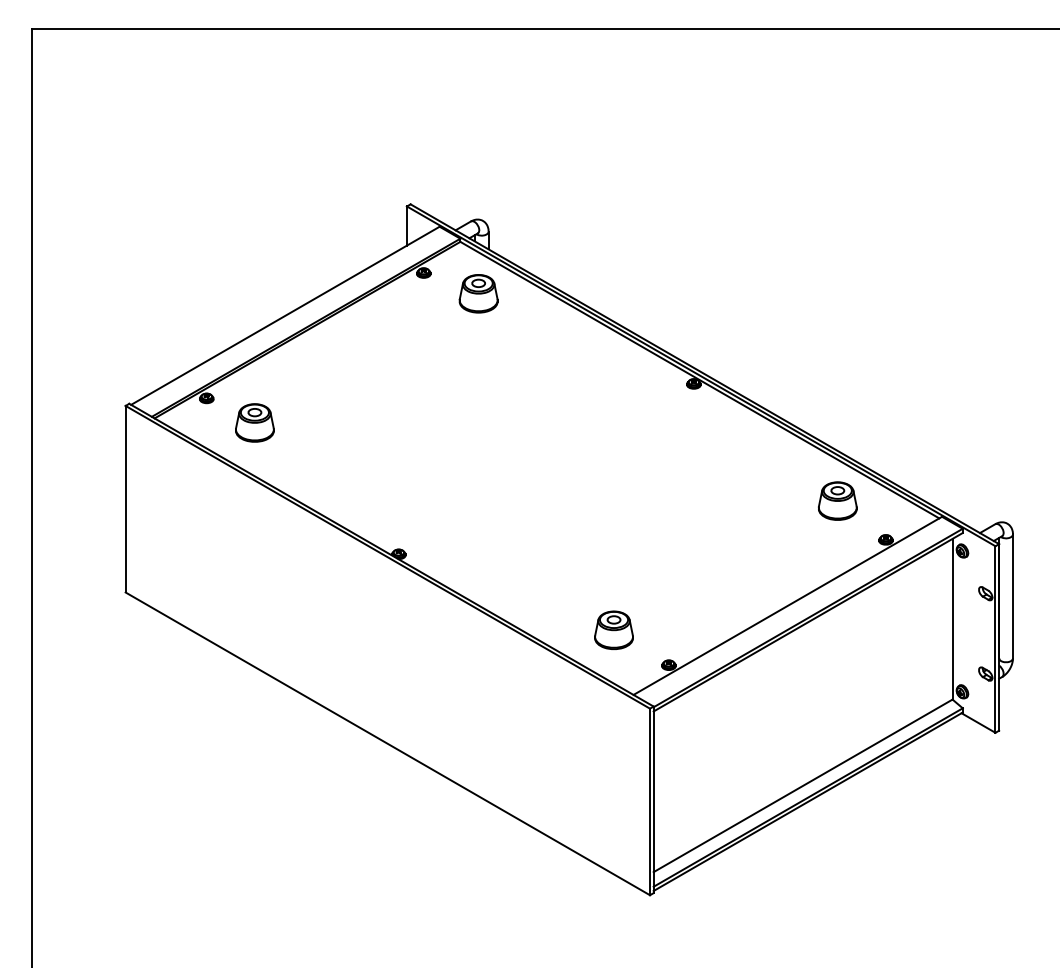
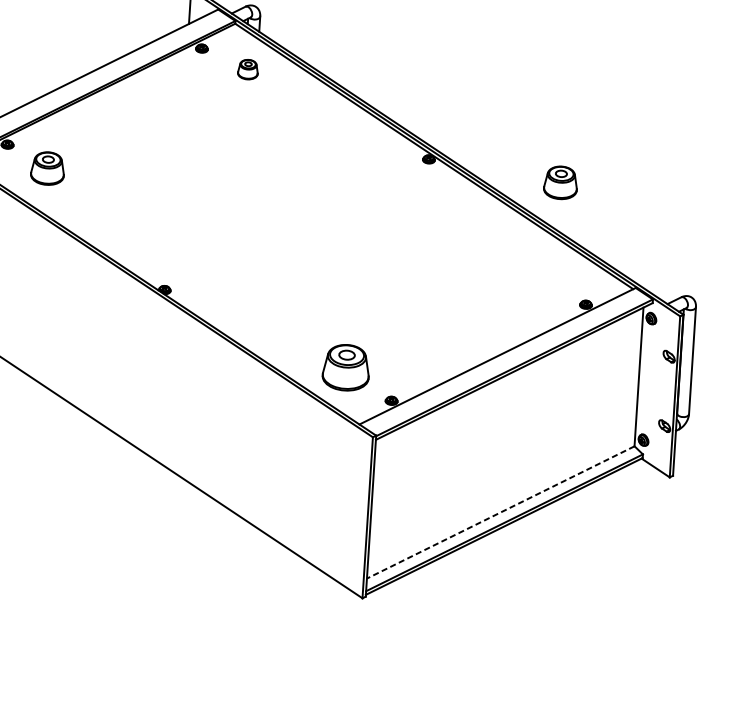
part: (478, 293) -> (248, 69), size x0.6
part: (837, 500) -> (560, 182), moved
part: (613, 629) -> (345, 366), size x1.4
line: (803, 785) -> (501, 512), solid -> dashed

